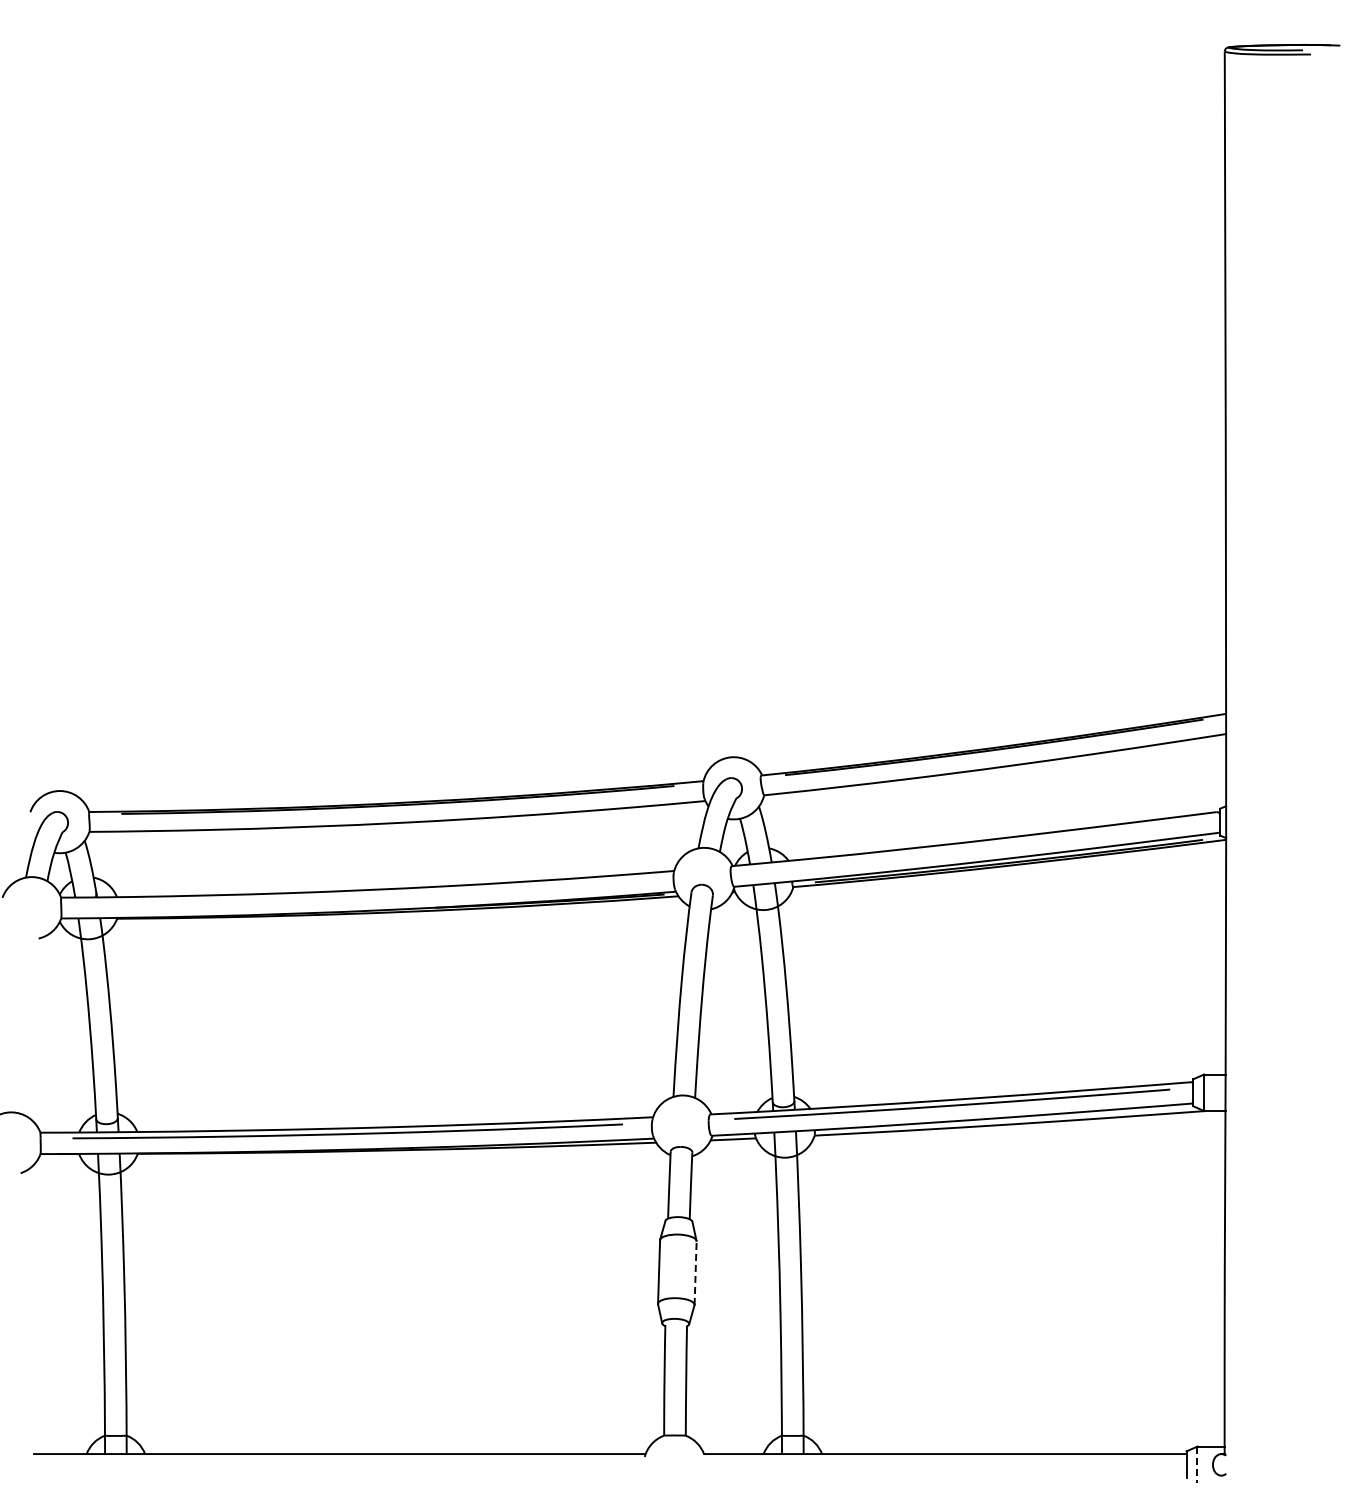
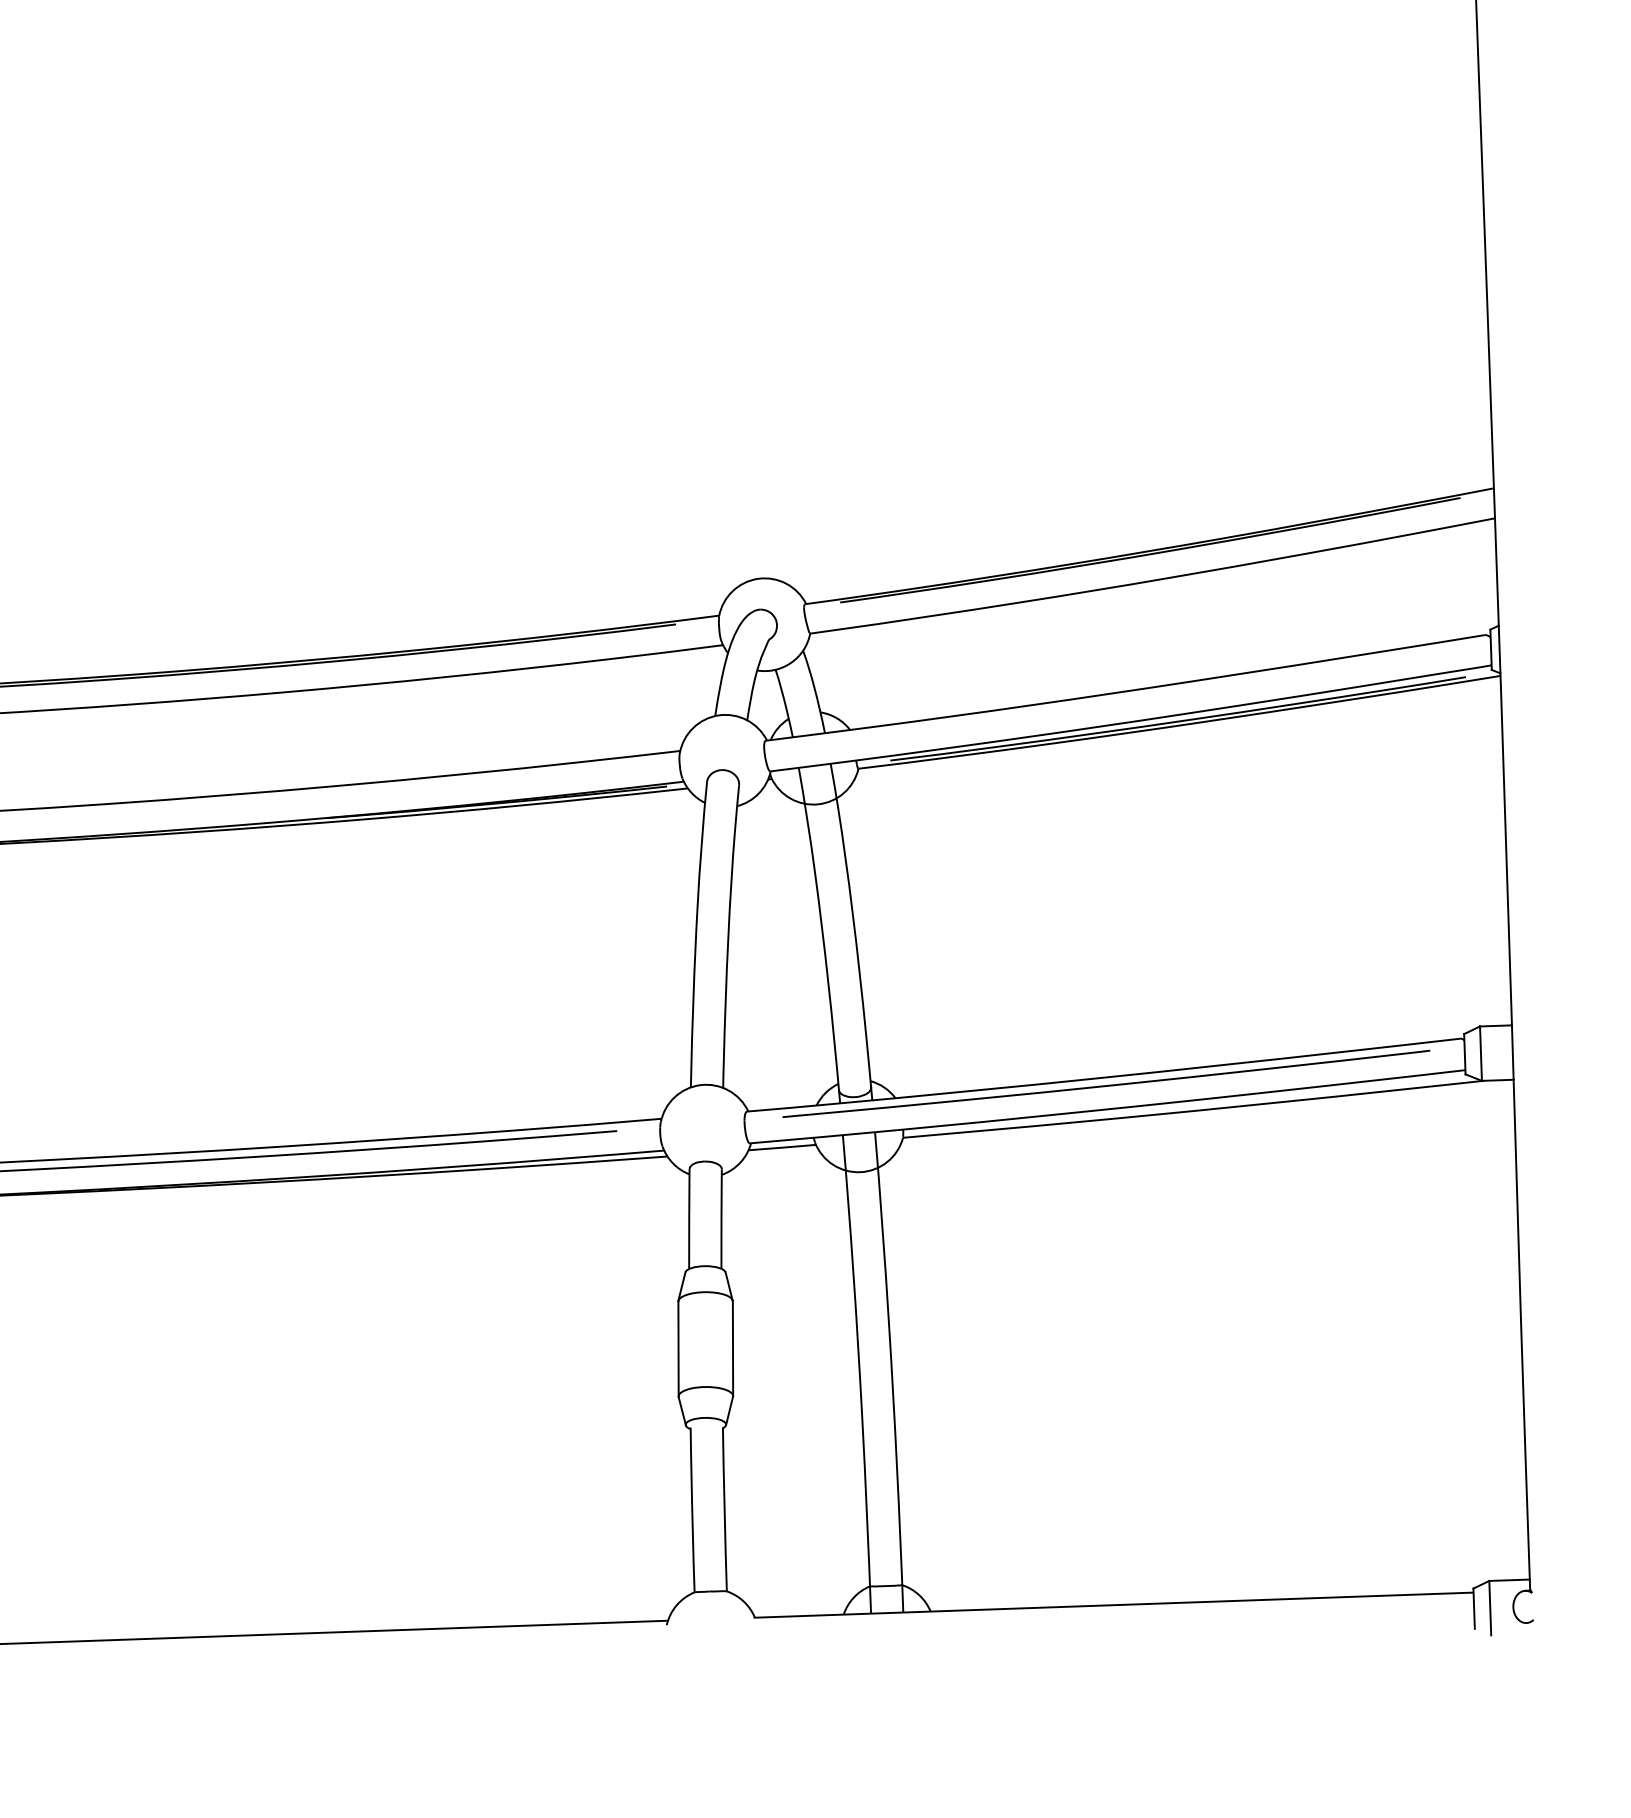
line: (695, 1273) -> (732, 1349), dashed -> solid
line: (1197, 1465) -> (1490, 1609), dashed -> solid

